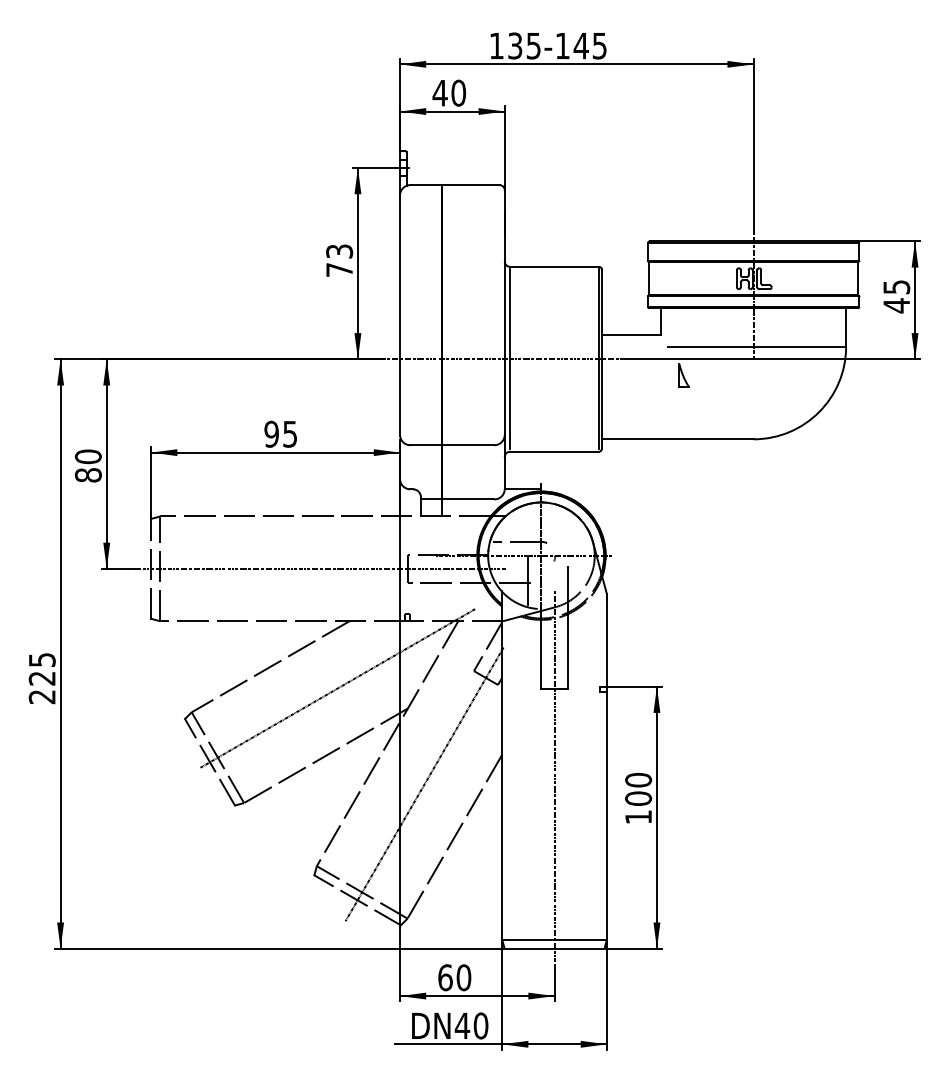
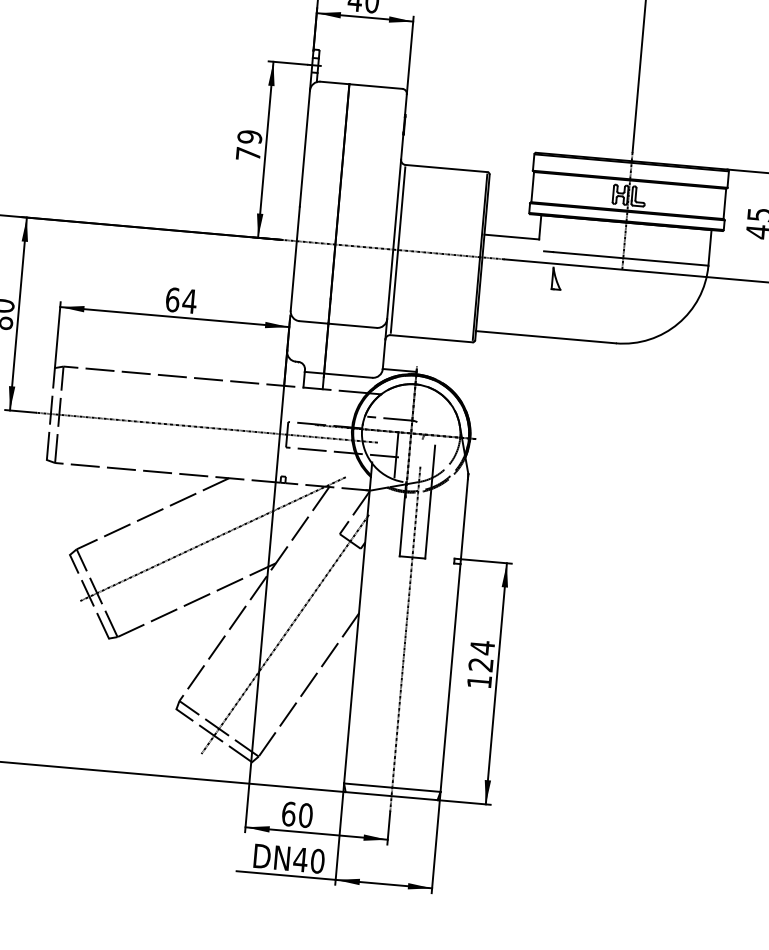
text: (339, 251) -> (249, 137), 73 -> 79
text: (280, 433) -> (180, 299), 95 -> 64
text: (638, 788) -> (481, 655), 100 -> 124

